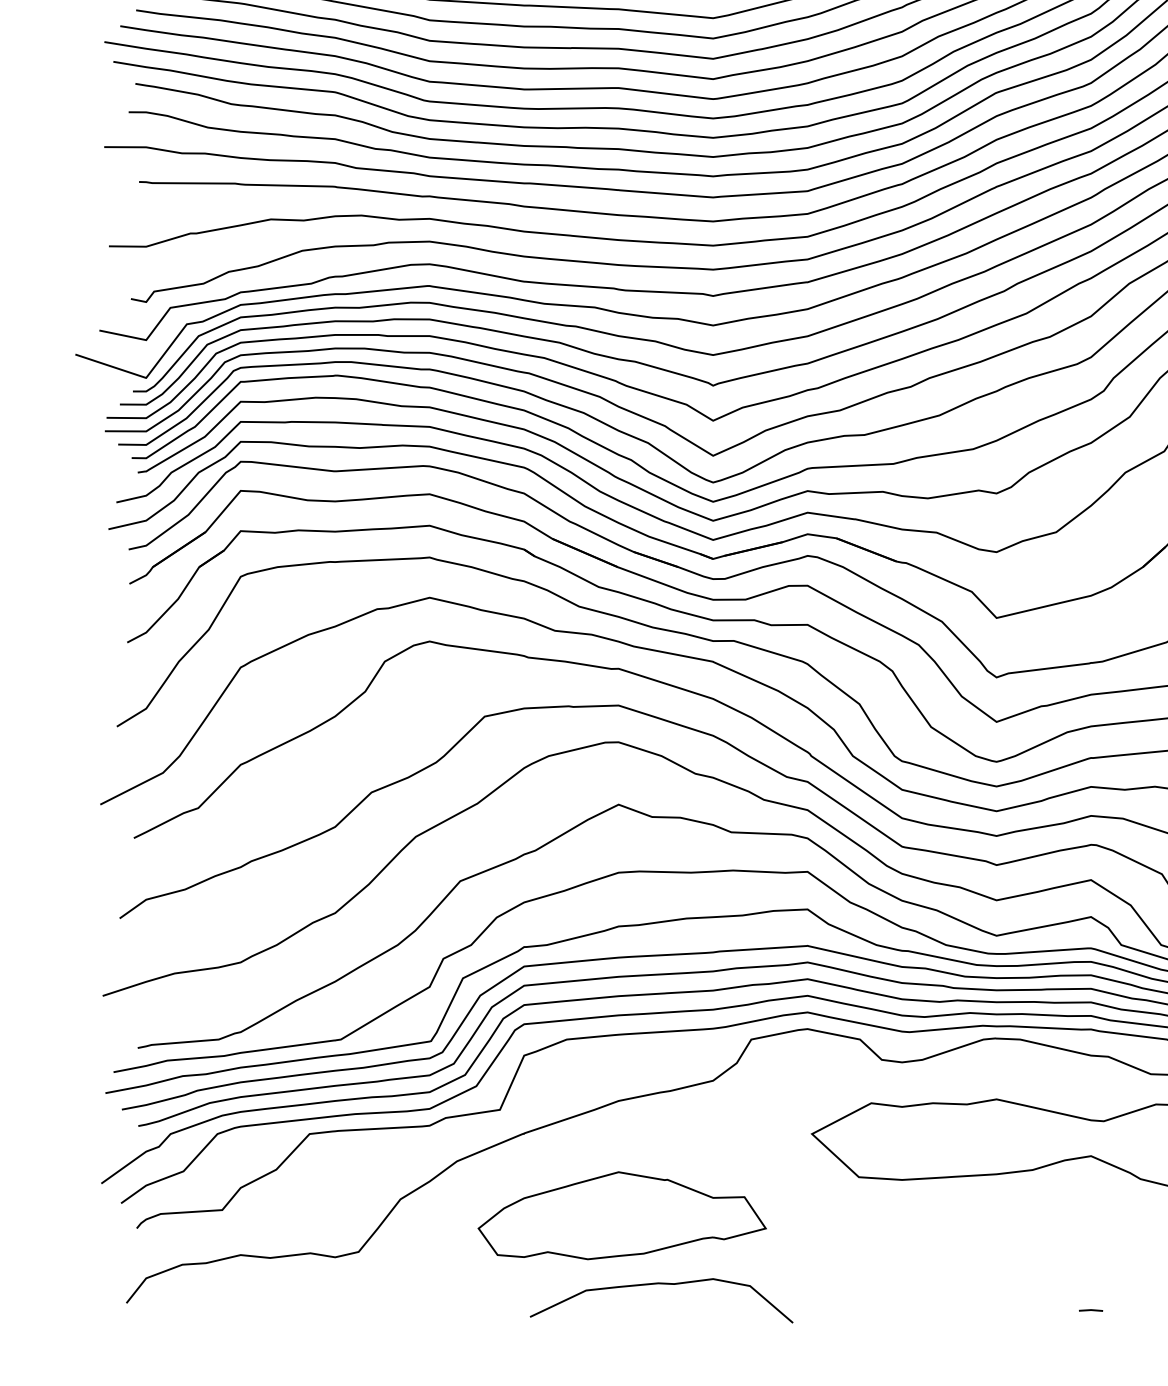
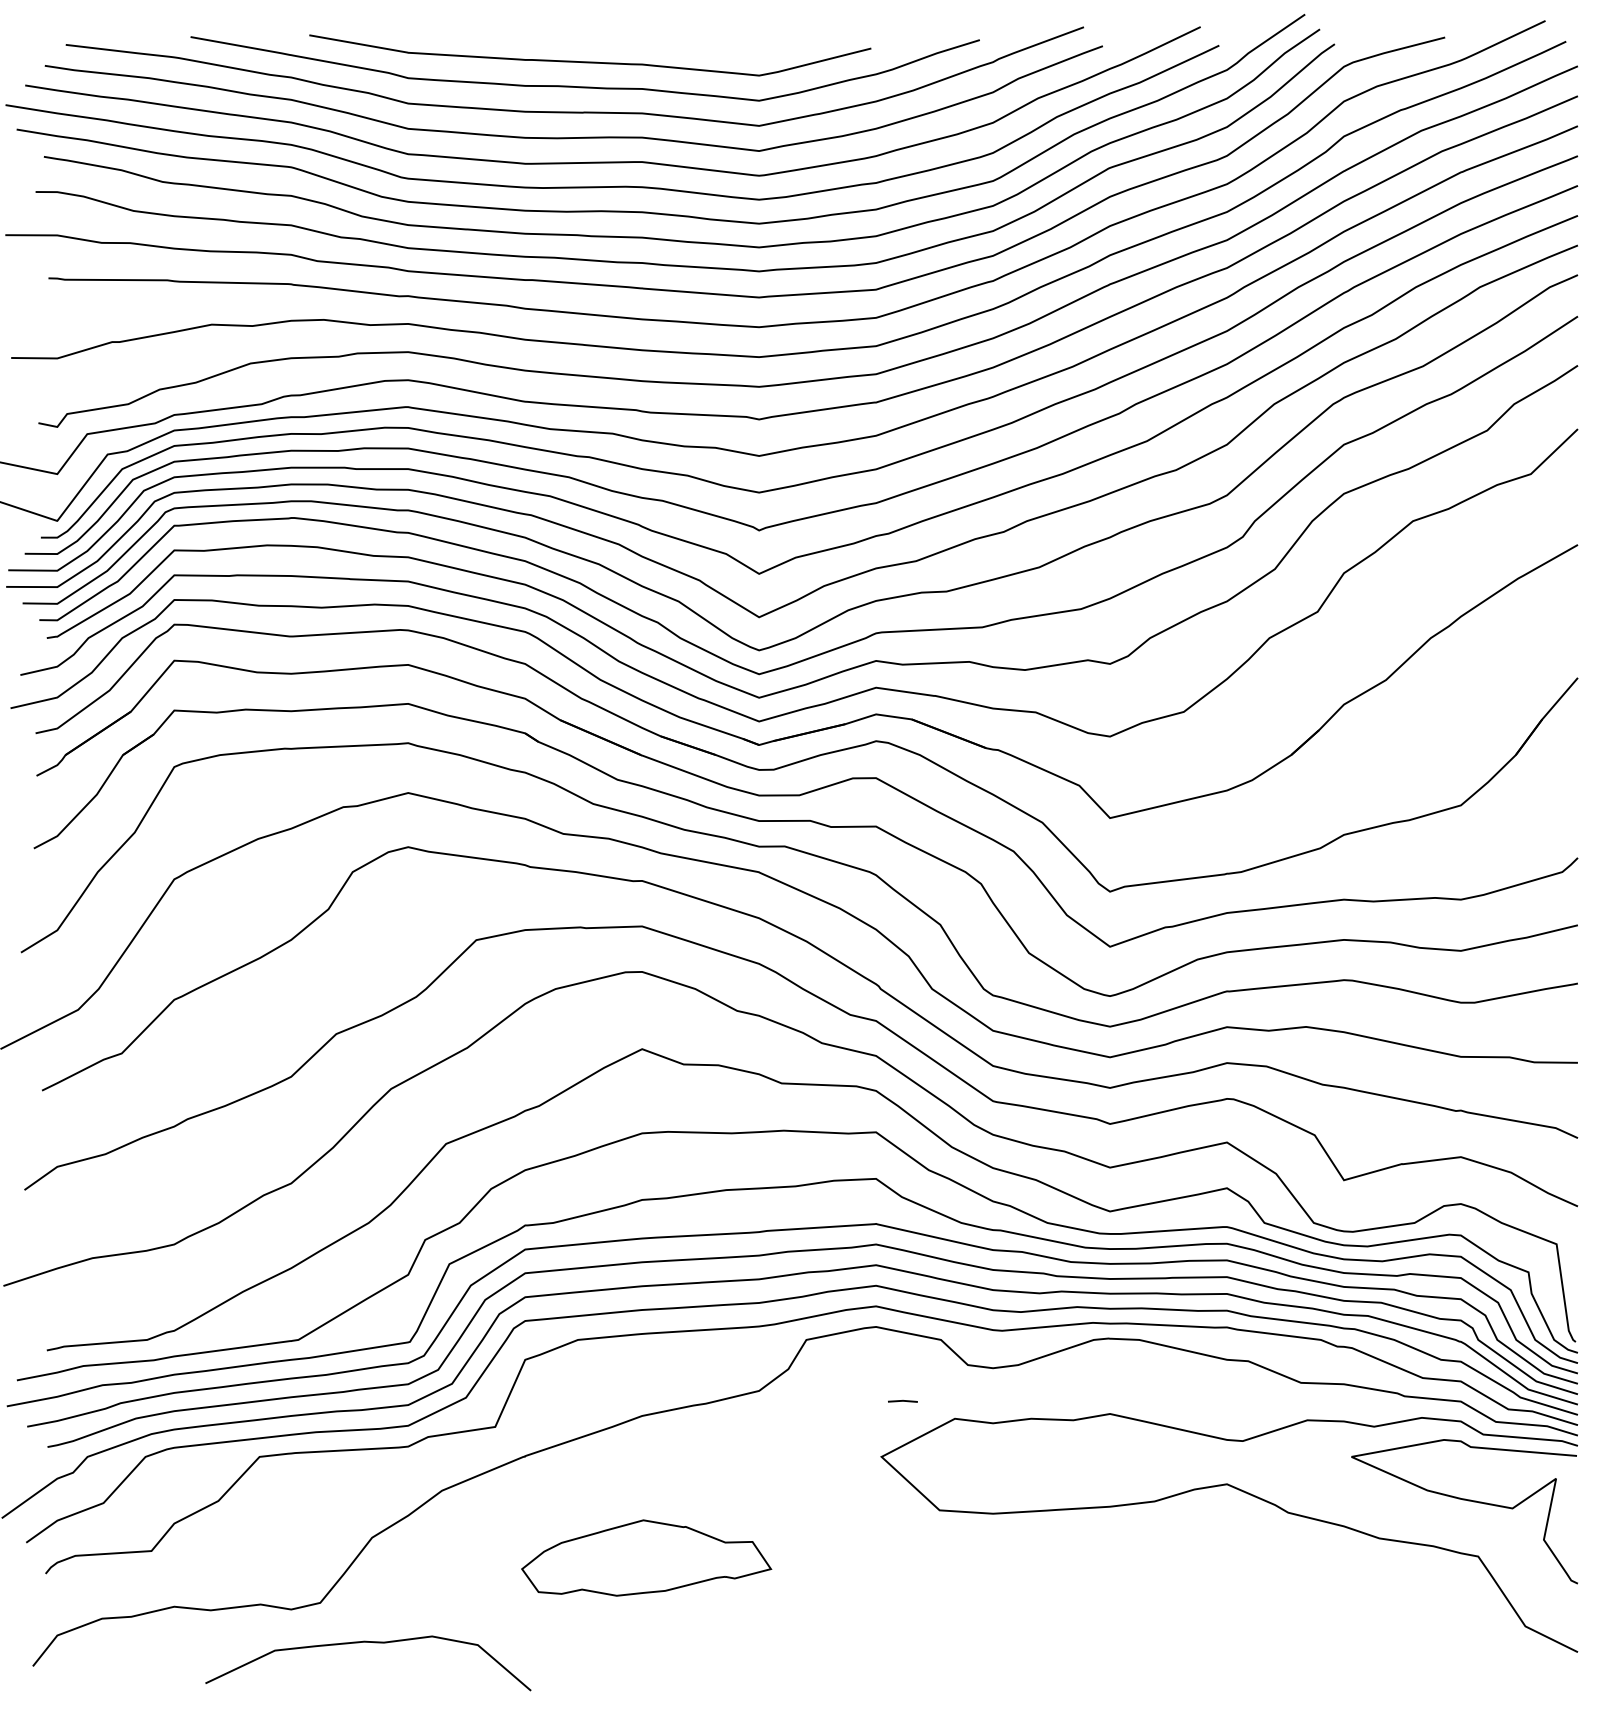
part: (622, 1215) -> (646, 1557), size x0.7
curve: (666, 1284) -> (374, 1643), moved
line: (1090, 1310) -> (902, 1401), moved

